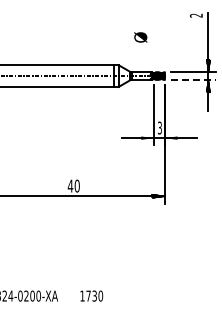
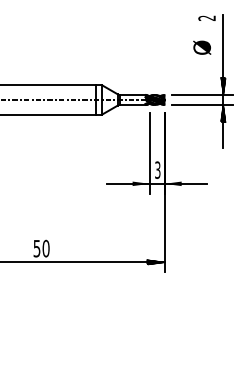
text: (140, 37) -> (201, 47), moved
line: (193, 79) -> (203, 104), dashed -> solid
text: (70, 185) -> (36, 247), 40 -> 50

